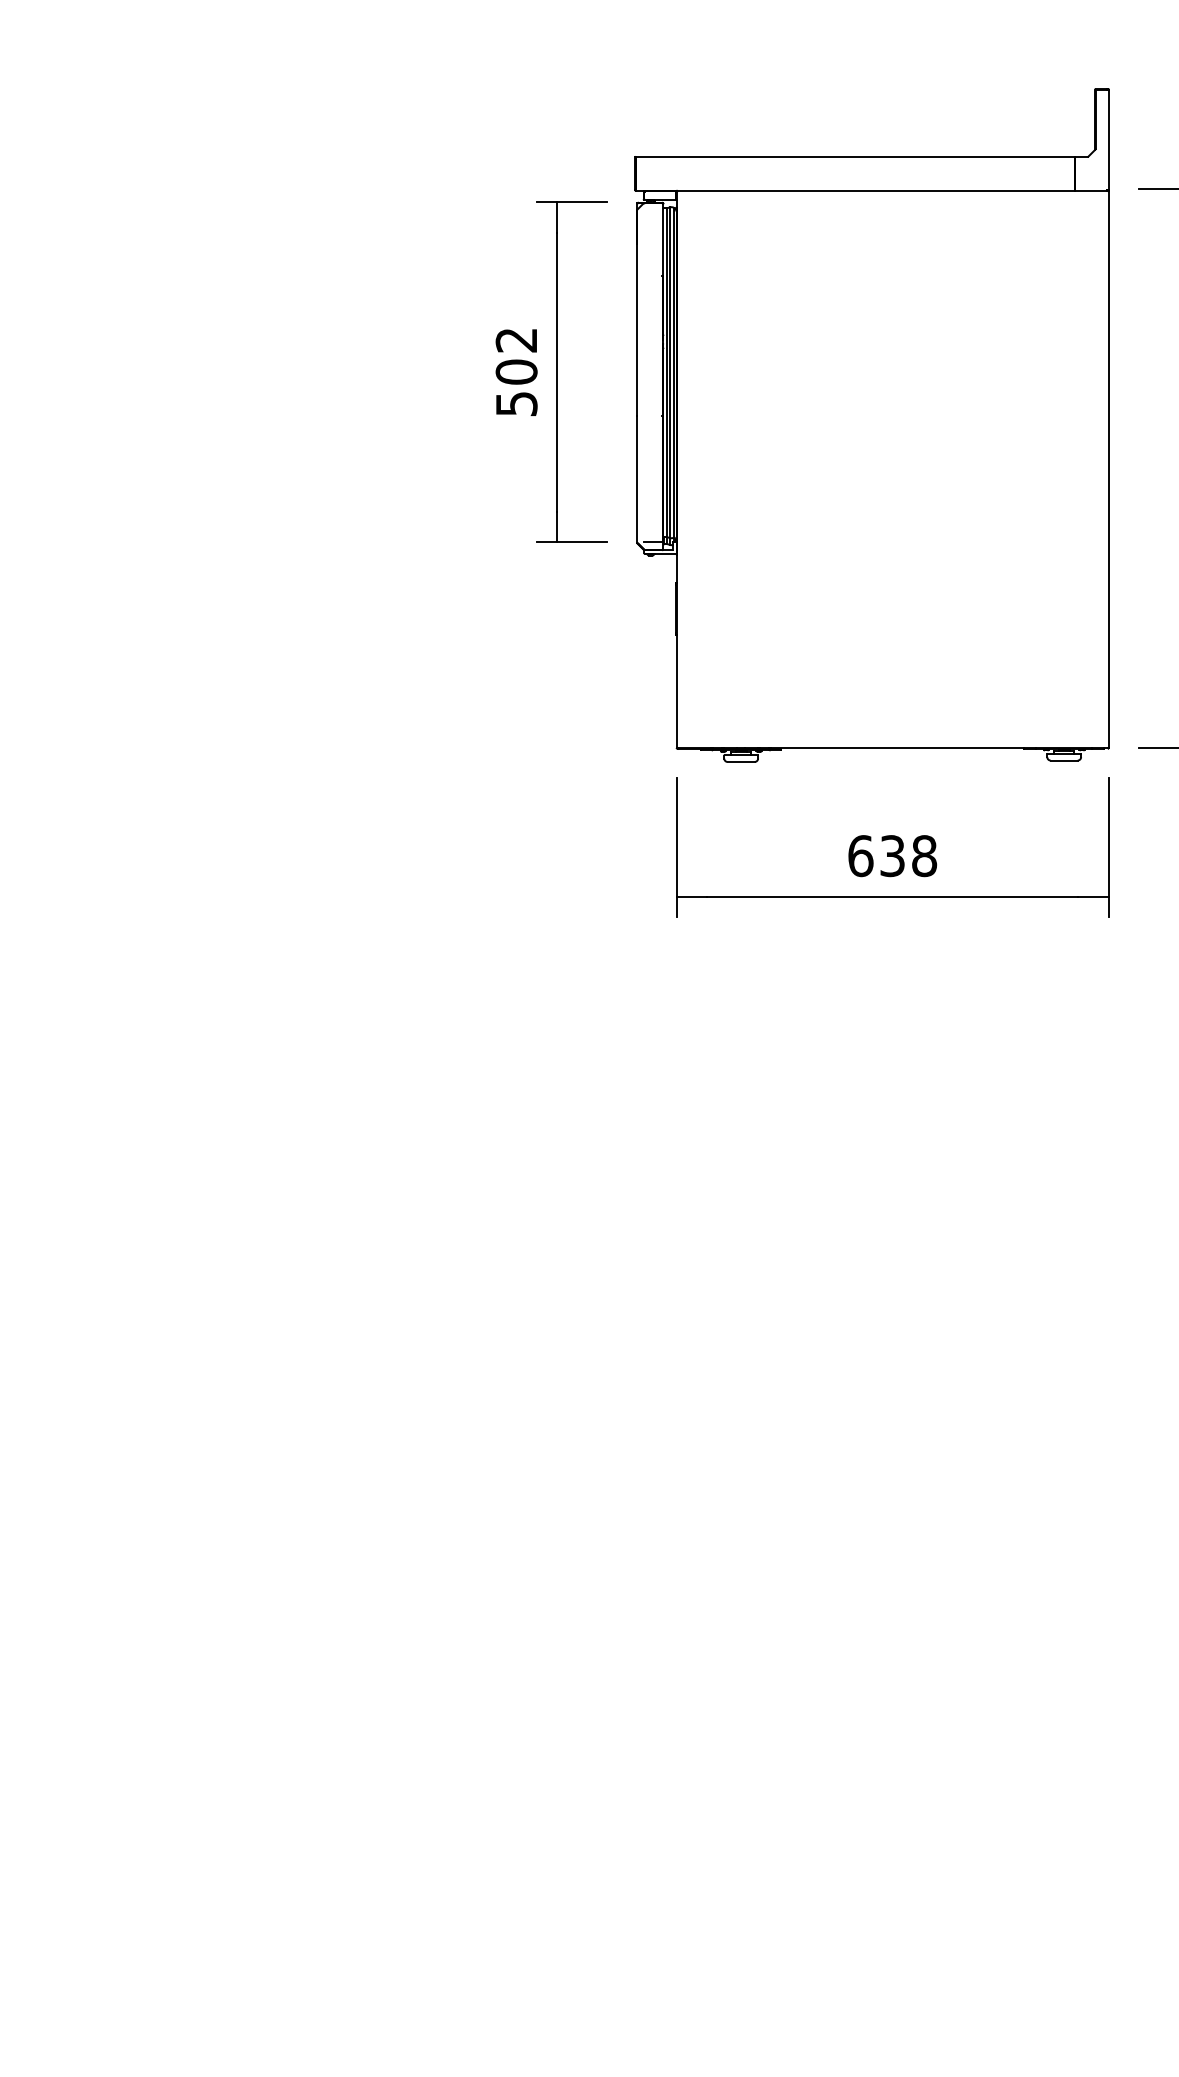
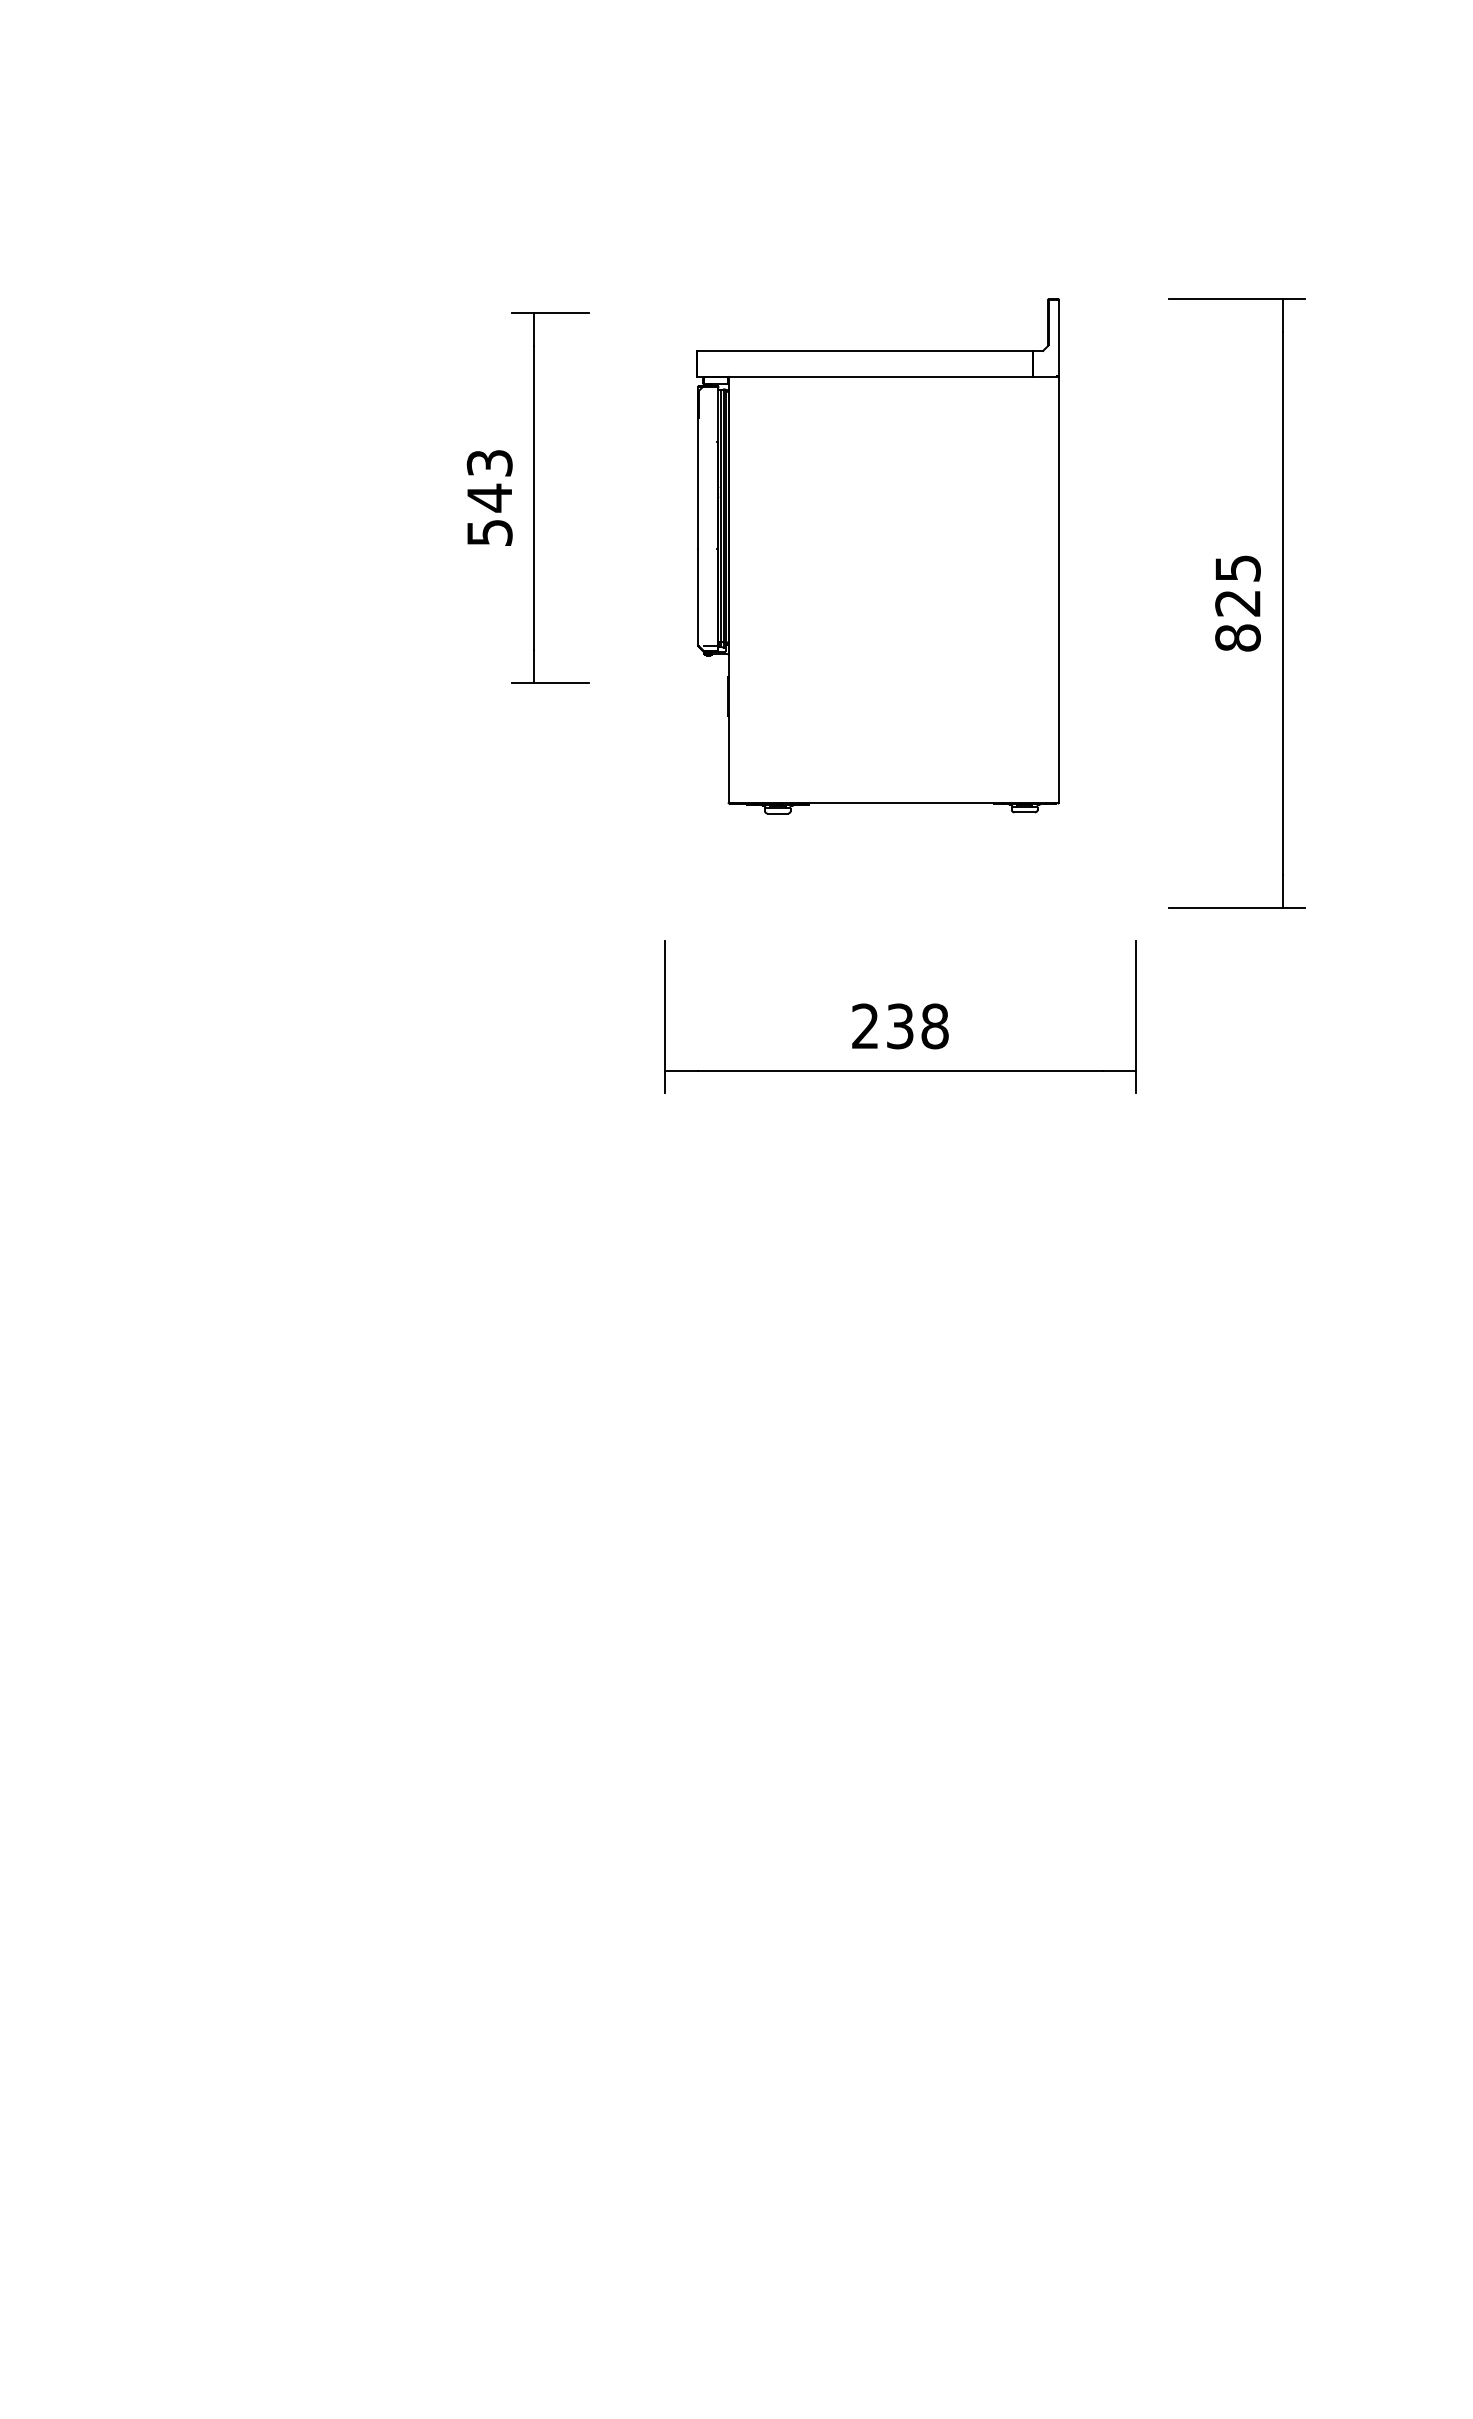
text: (516, 357) -> (489, 481), 502 -> 543
part: (871, 425) -> (877, 556), size x0.7
text: (860, 856) -> (865, 1026), 638 -> 238

